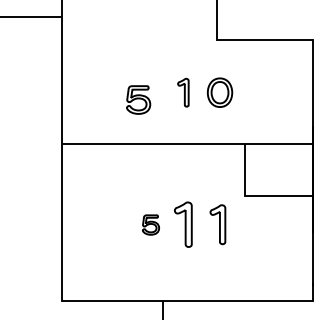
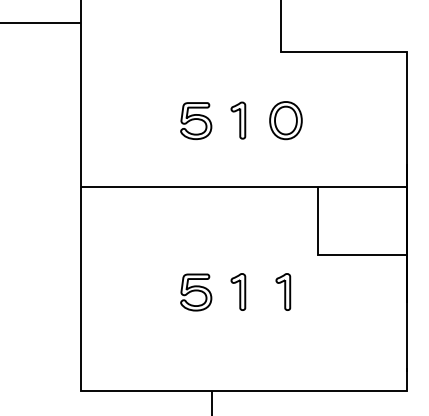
part: (138, 99) -> (196, 120), moved
part: (183, 224) -> (238, 291), size x0.62
part: (218, 224) -> (283, 291), size x0.71
part: (151, 225) -> (196, 292), size x1.43

